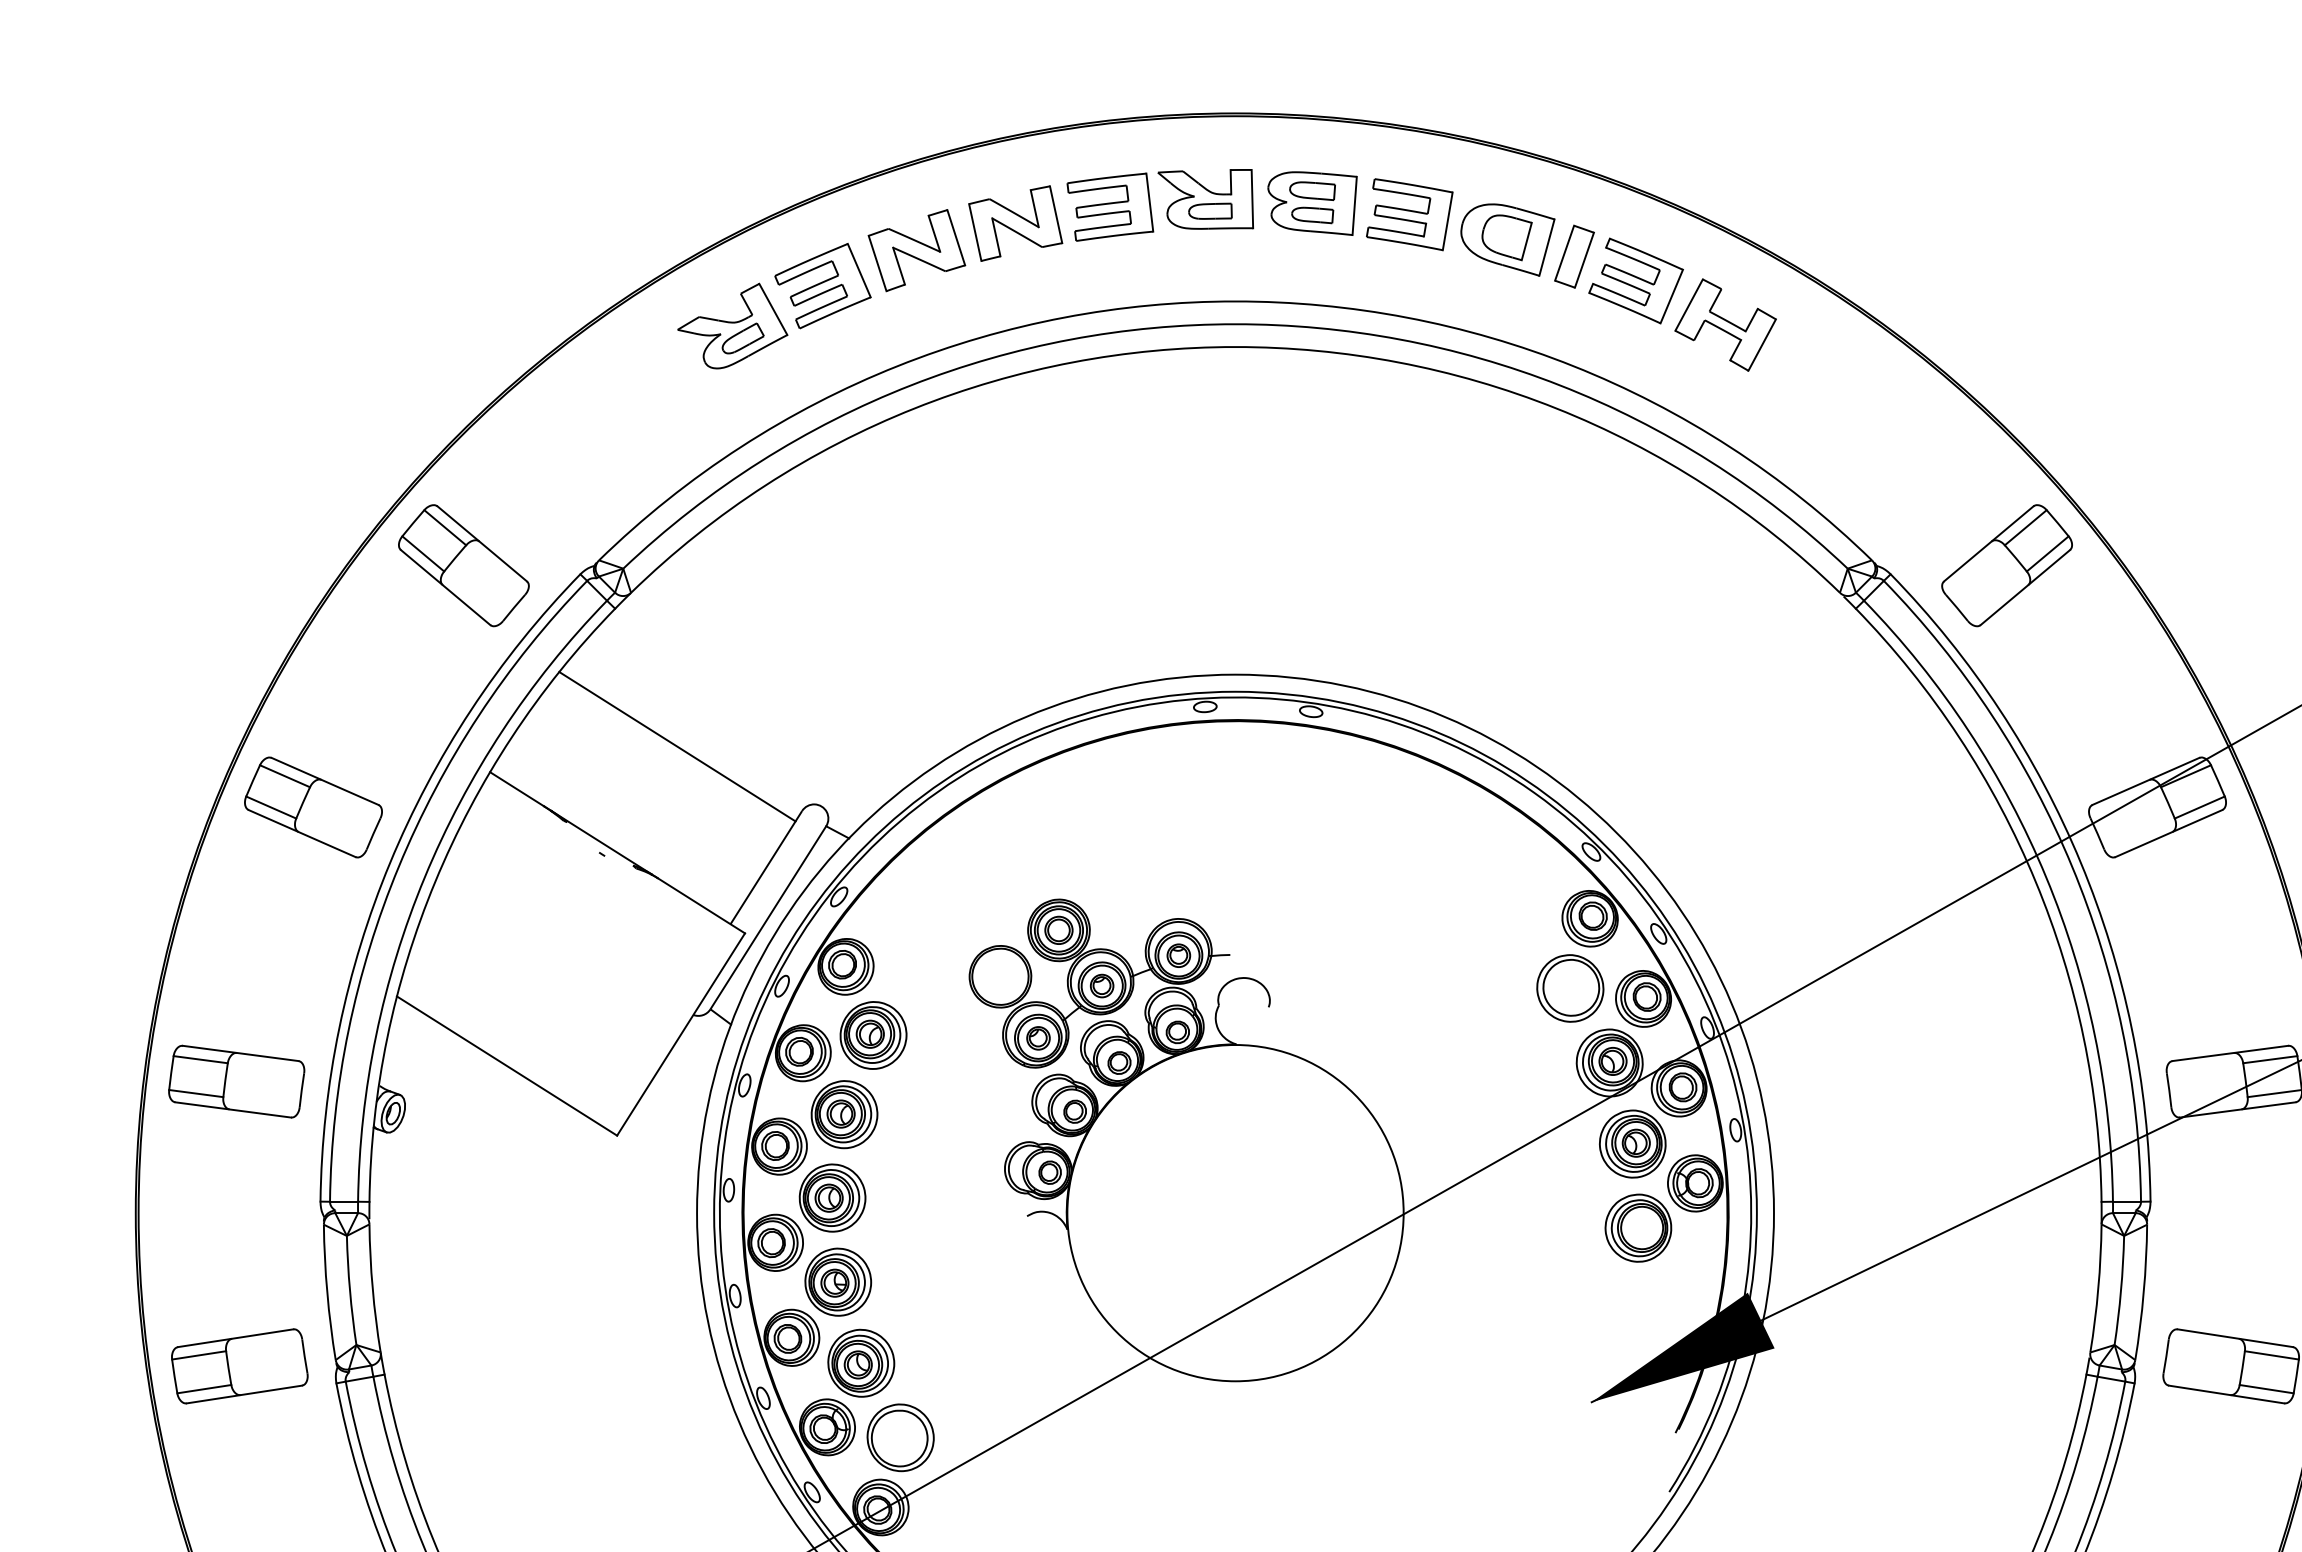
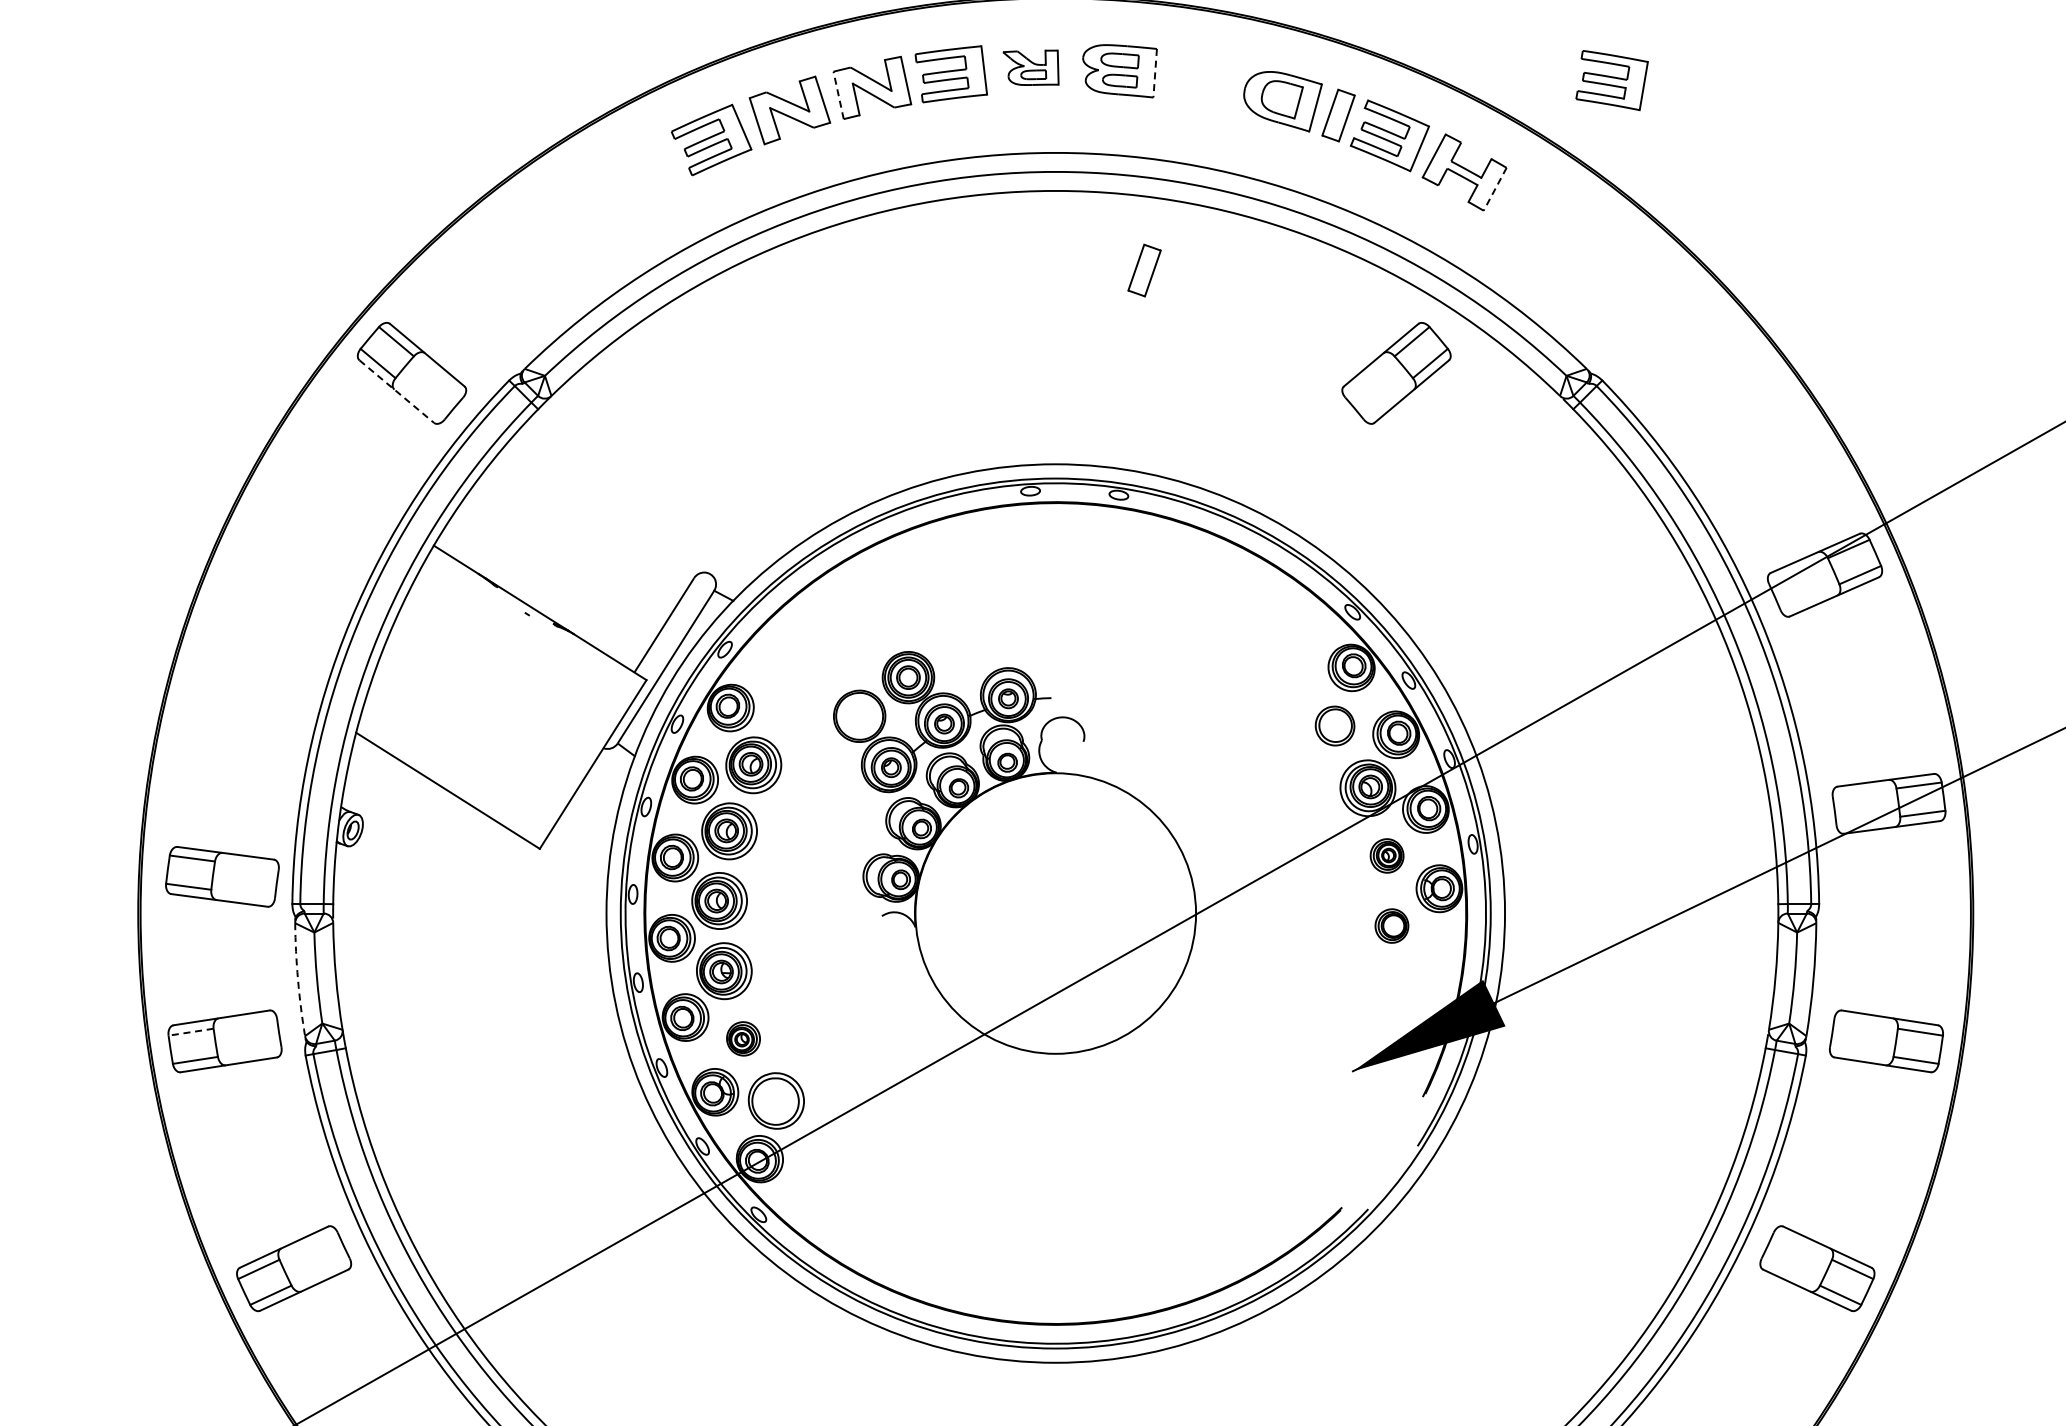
part: (1205, 199) -> (1030, 67), size x0.7
line: (1355, 206) -> (1155, 73), solid -> dashed
part: (1408, 214) -> (1611, 80), moved
line: (975, 231) -> (838, 94), solid -> dashed
part: (732, 326) -> (636, 173), removed
line: (1761, 345) -> (1494, 189), solid -> dashed
part: (1341, 442) -> (1144, 270), added
part: (2007, 565) -> (1396, 373), moved
line: (445, 587) -> (396, 391), solid -> dashed
line: (676, 746) -> (589, 524), removed
part: (313, 806) -> (286, 574), removed
part: (1569, 987) -> (1334, 725), size x0.7
part: (236, 1081) -> (222, 876), moved
part: (1631, 1143) -> (1386, 855), size x0.6
part: (1637, 1227) -> (1391, 925), size x0.6
arc: (327, 1292) -> (298, 979), solid -> dashed
line: (199, 1355) -> (191, 1032), solid -> dashed
part: (861, 1362) -> (743, 1038), size x0.6

